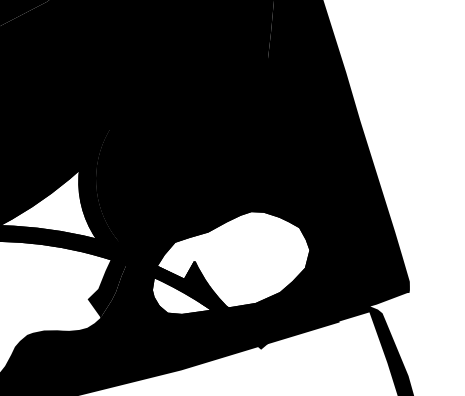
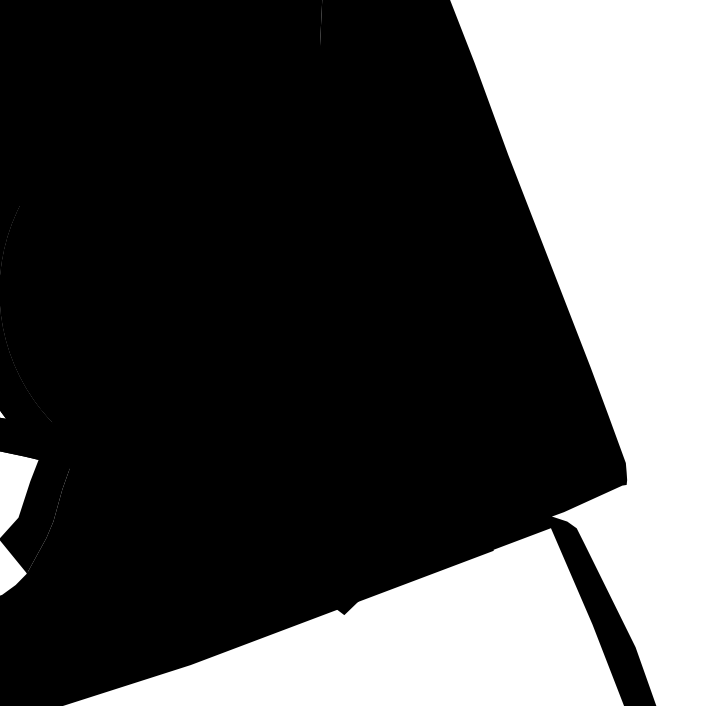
fill: (233, 259) -> (278, 442), added
fill: (181, 295) -> (181, 519), added

